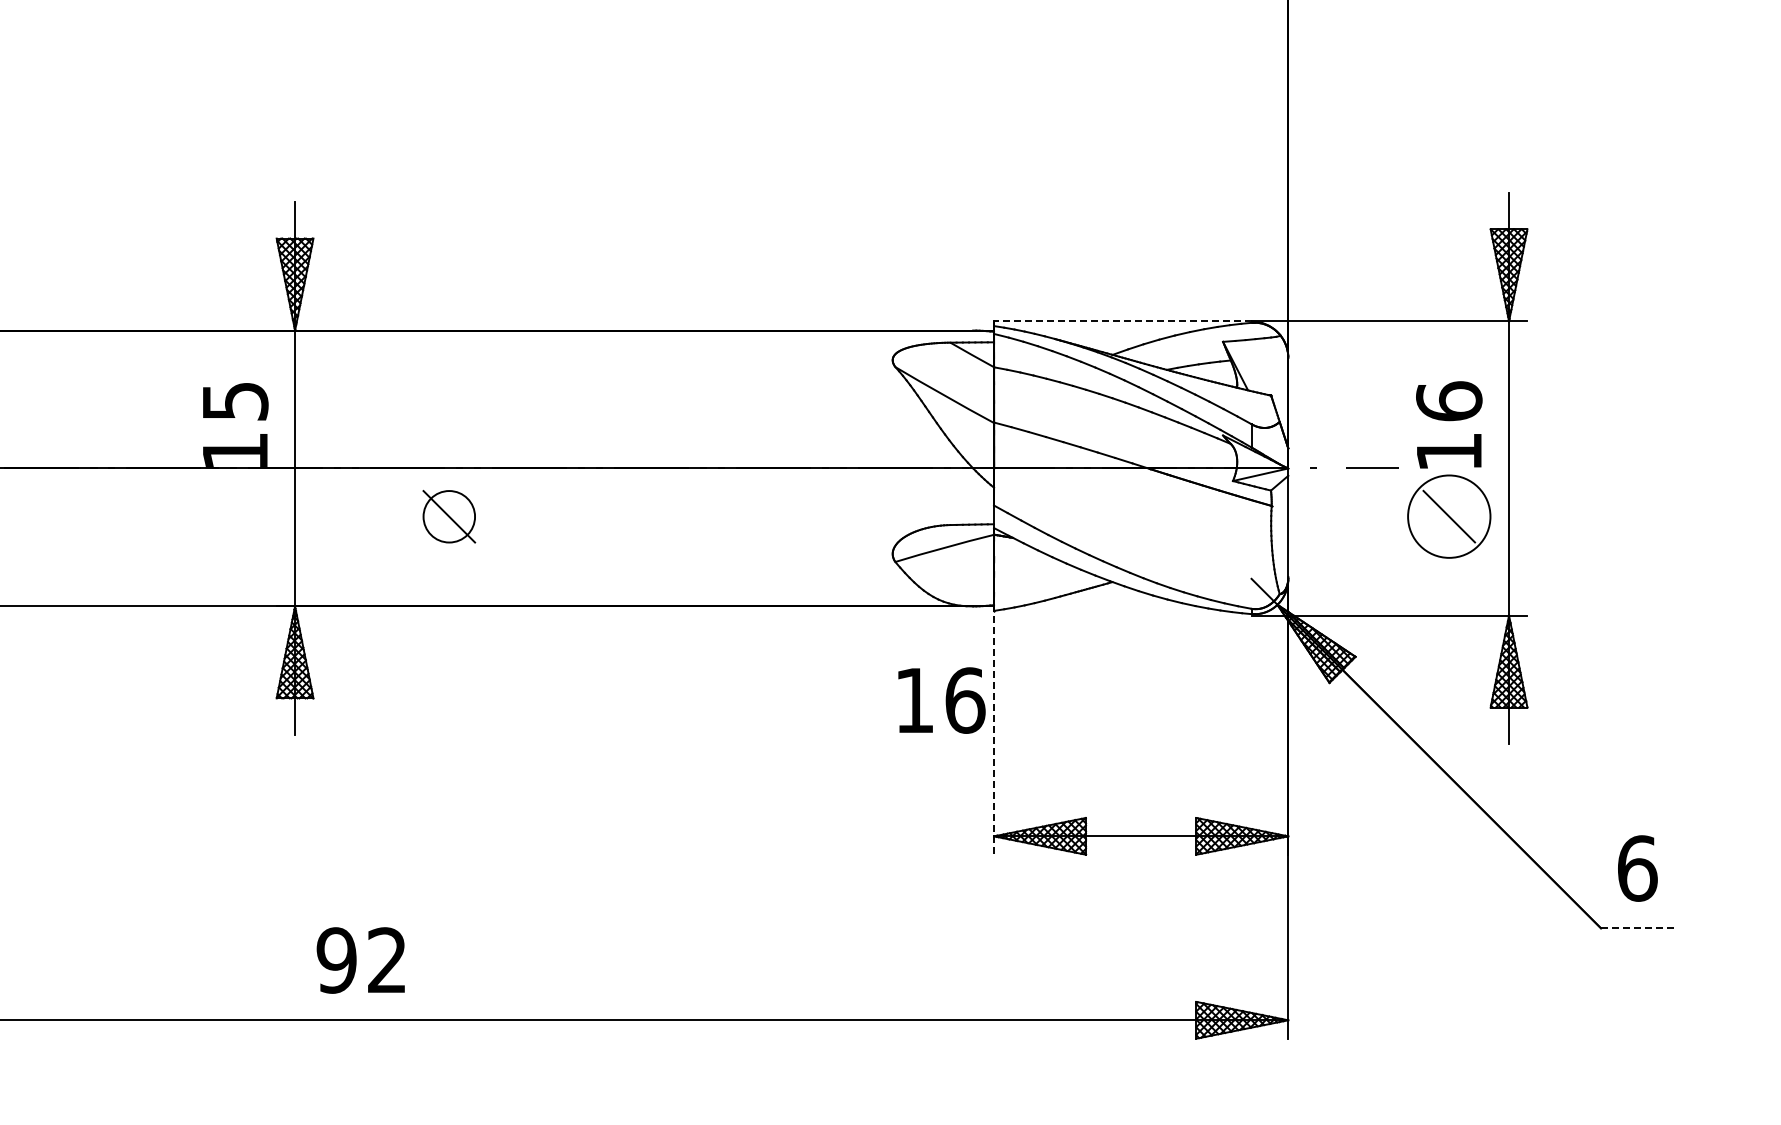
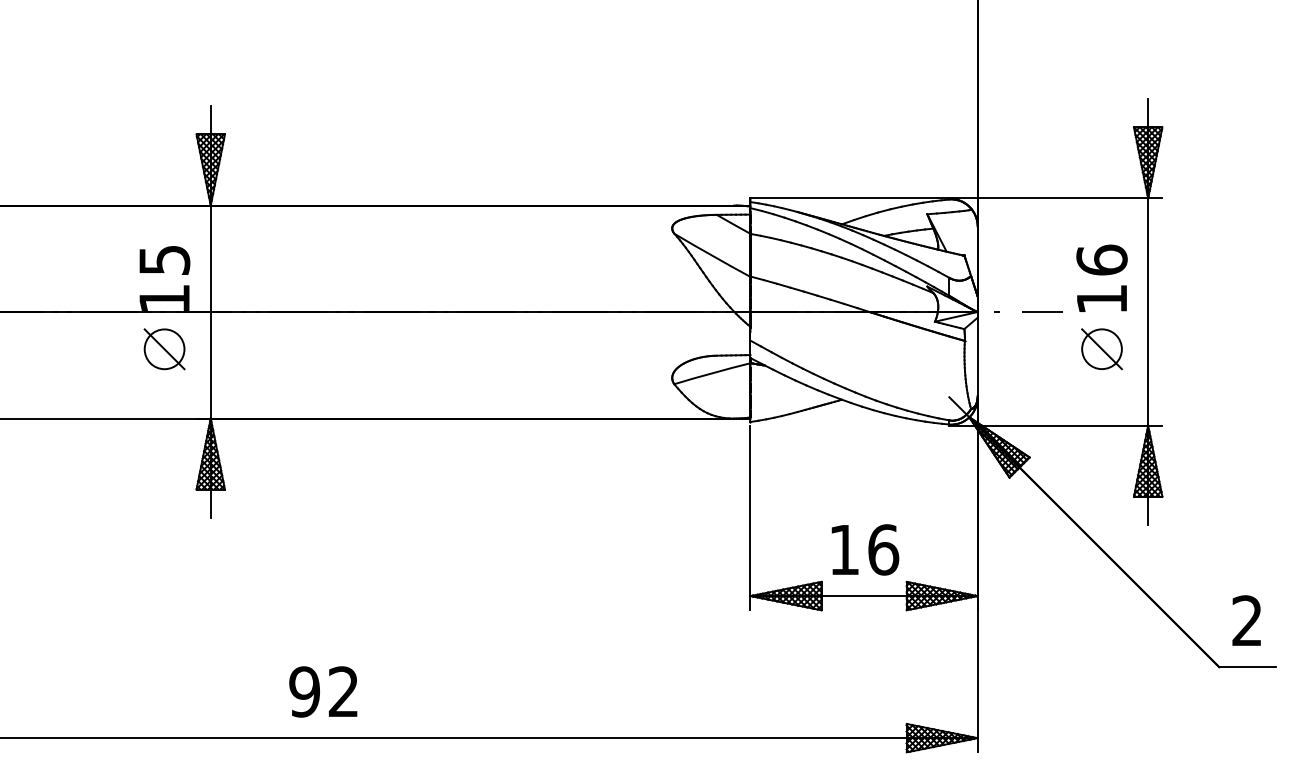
line: (1122, 321) -> (849, 198), dashed -> solid
part: (449, 516) -> (164, 349), moved
circle: (1449, 516) -> (1102, 349), size x0.62
text: (941, 700) -> (865, 549), moved
line: (994, 735) -> (750, 518), dashed -> solid
text: (1637, 868) -> (1247, 620), 6 -> 2
line: (1637, 928) -> (1247, 667), dashed -> solid
text: (360, 960) -> (323, 691), moved

